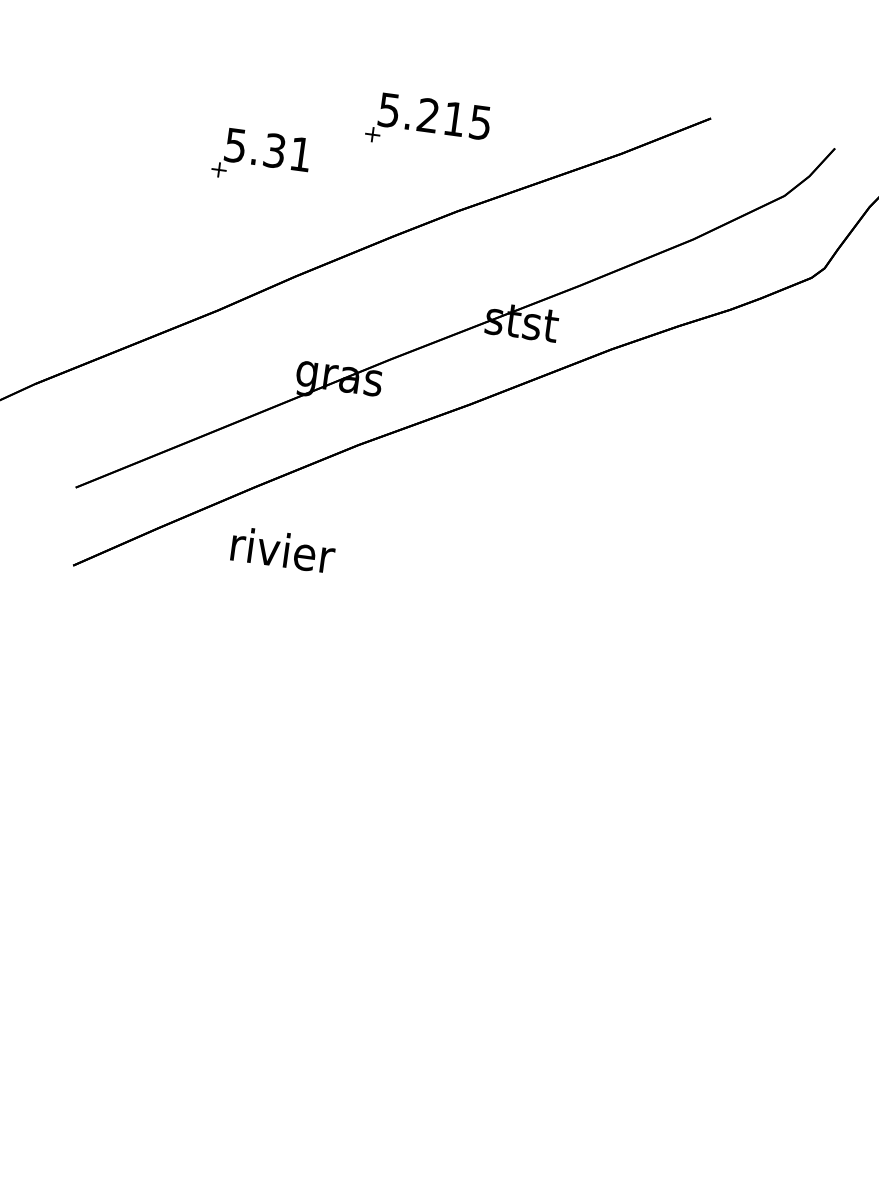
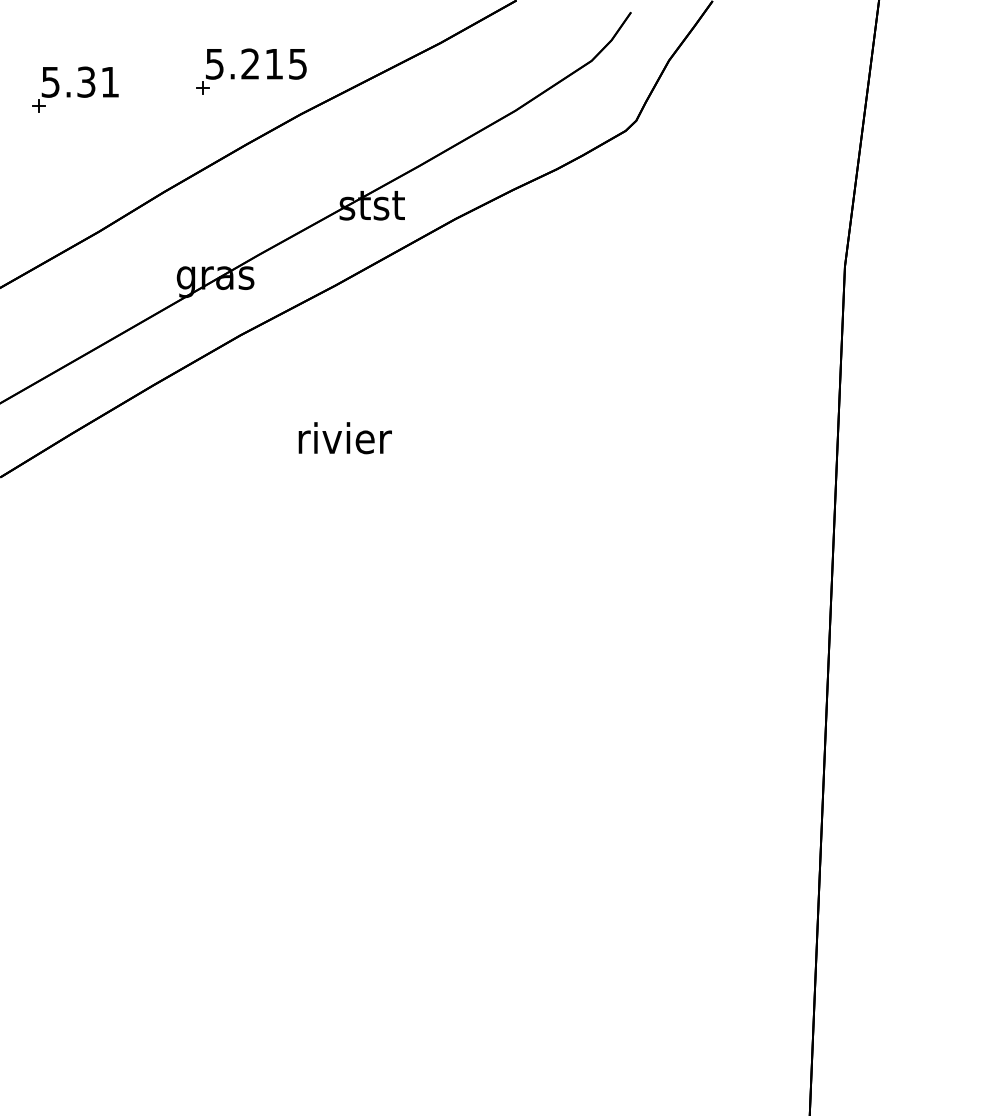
part: (428, 123) -> (251, 71), moved
part: (261, 157) -> (75, 89), moved
text: (282, 550) -> (344, 438), moved

